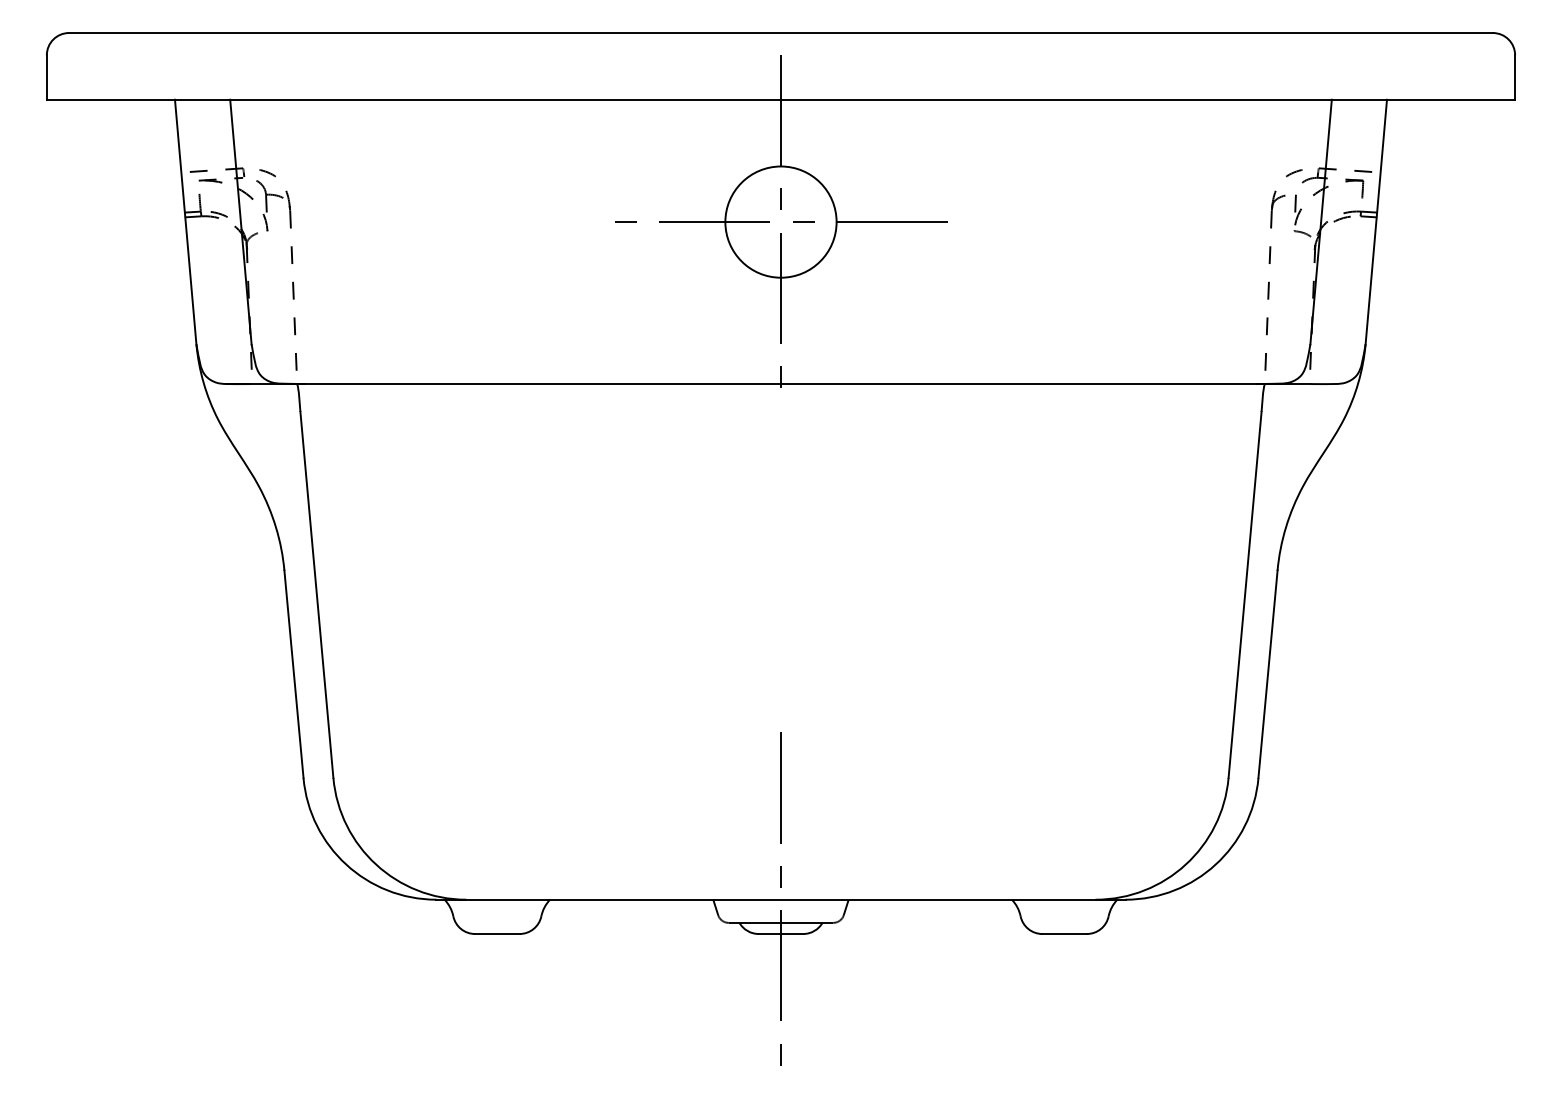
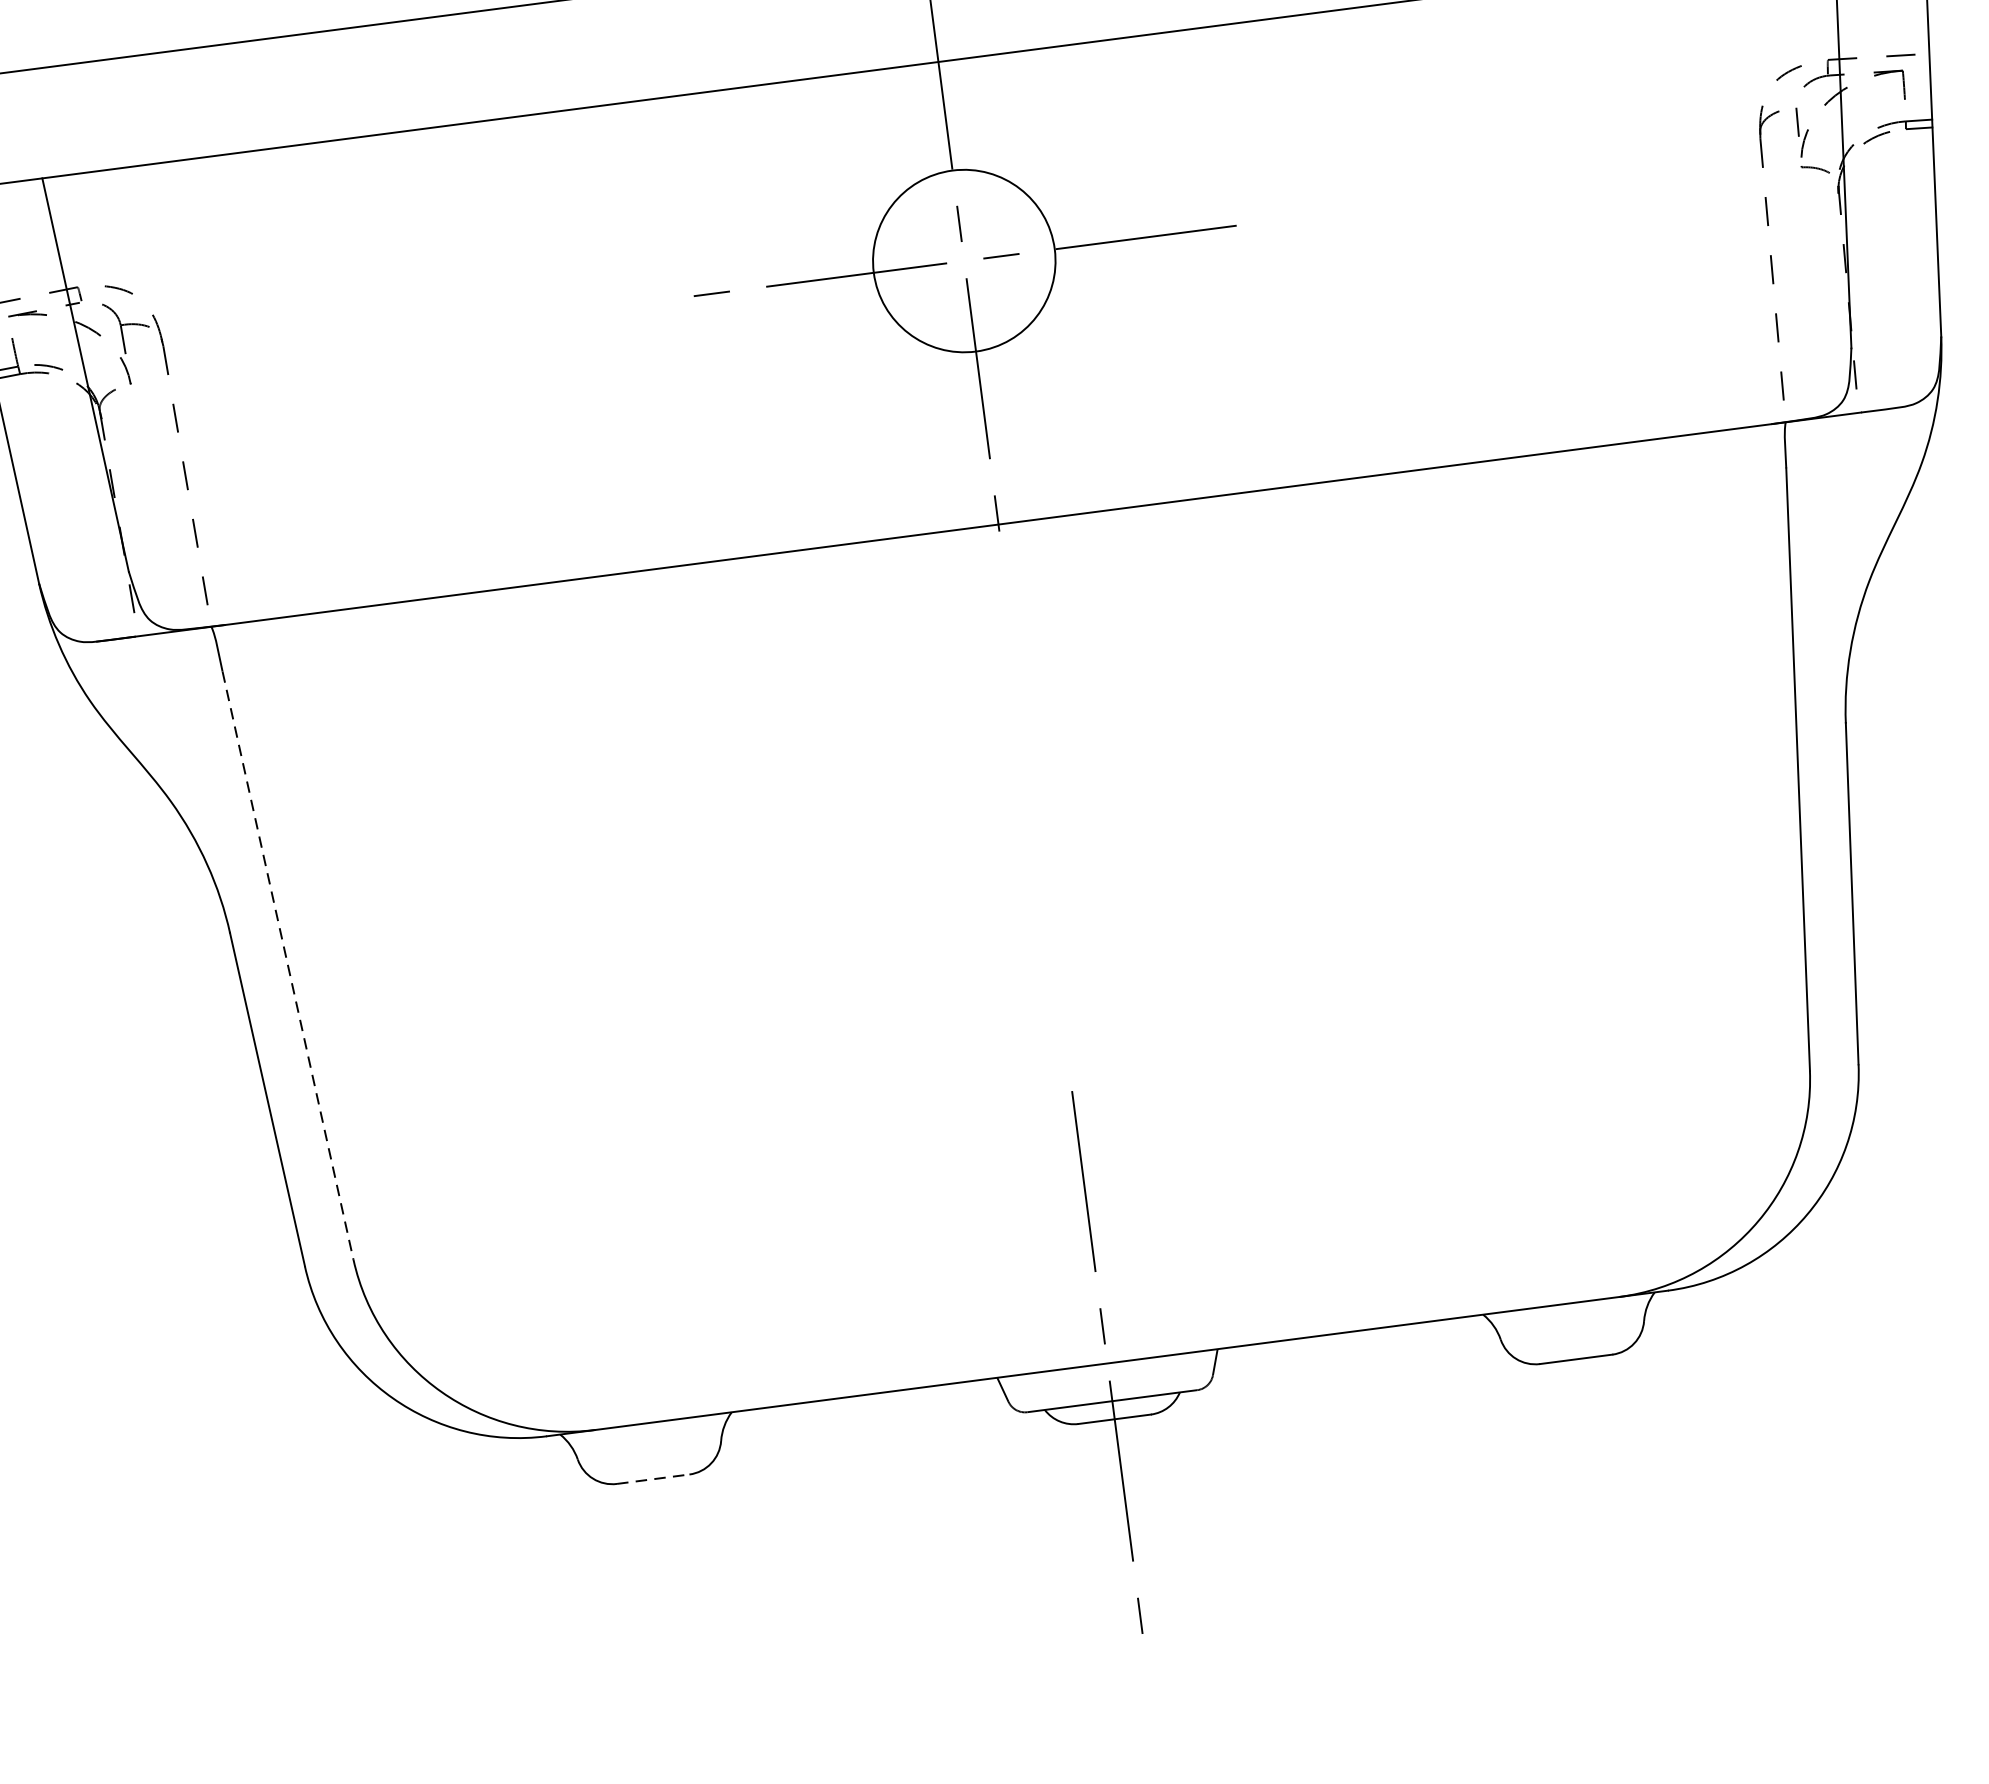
line: (316, 594) -> (287, 965), solid -> dashed
line: (497, 934) -> (653, 1479), solid -> dashed

